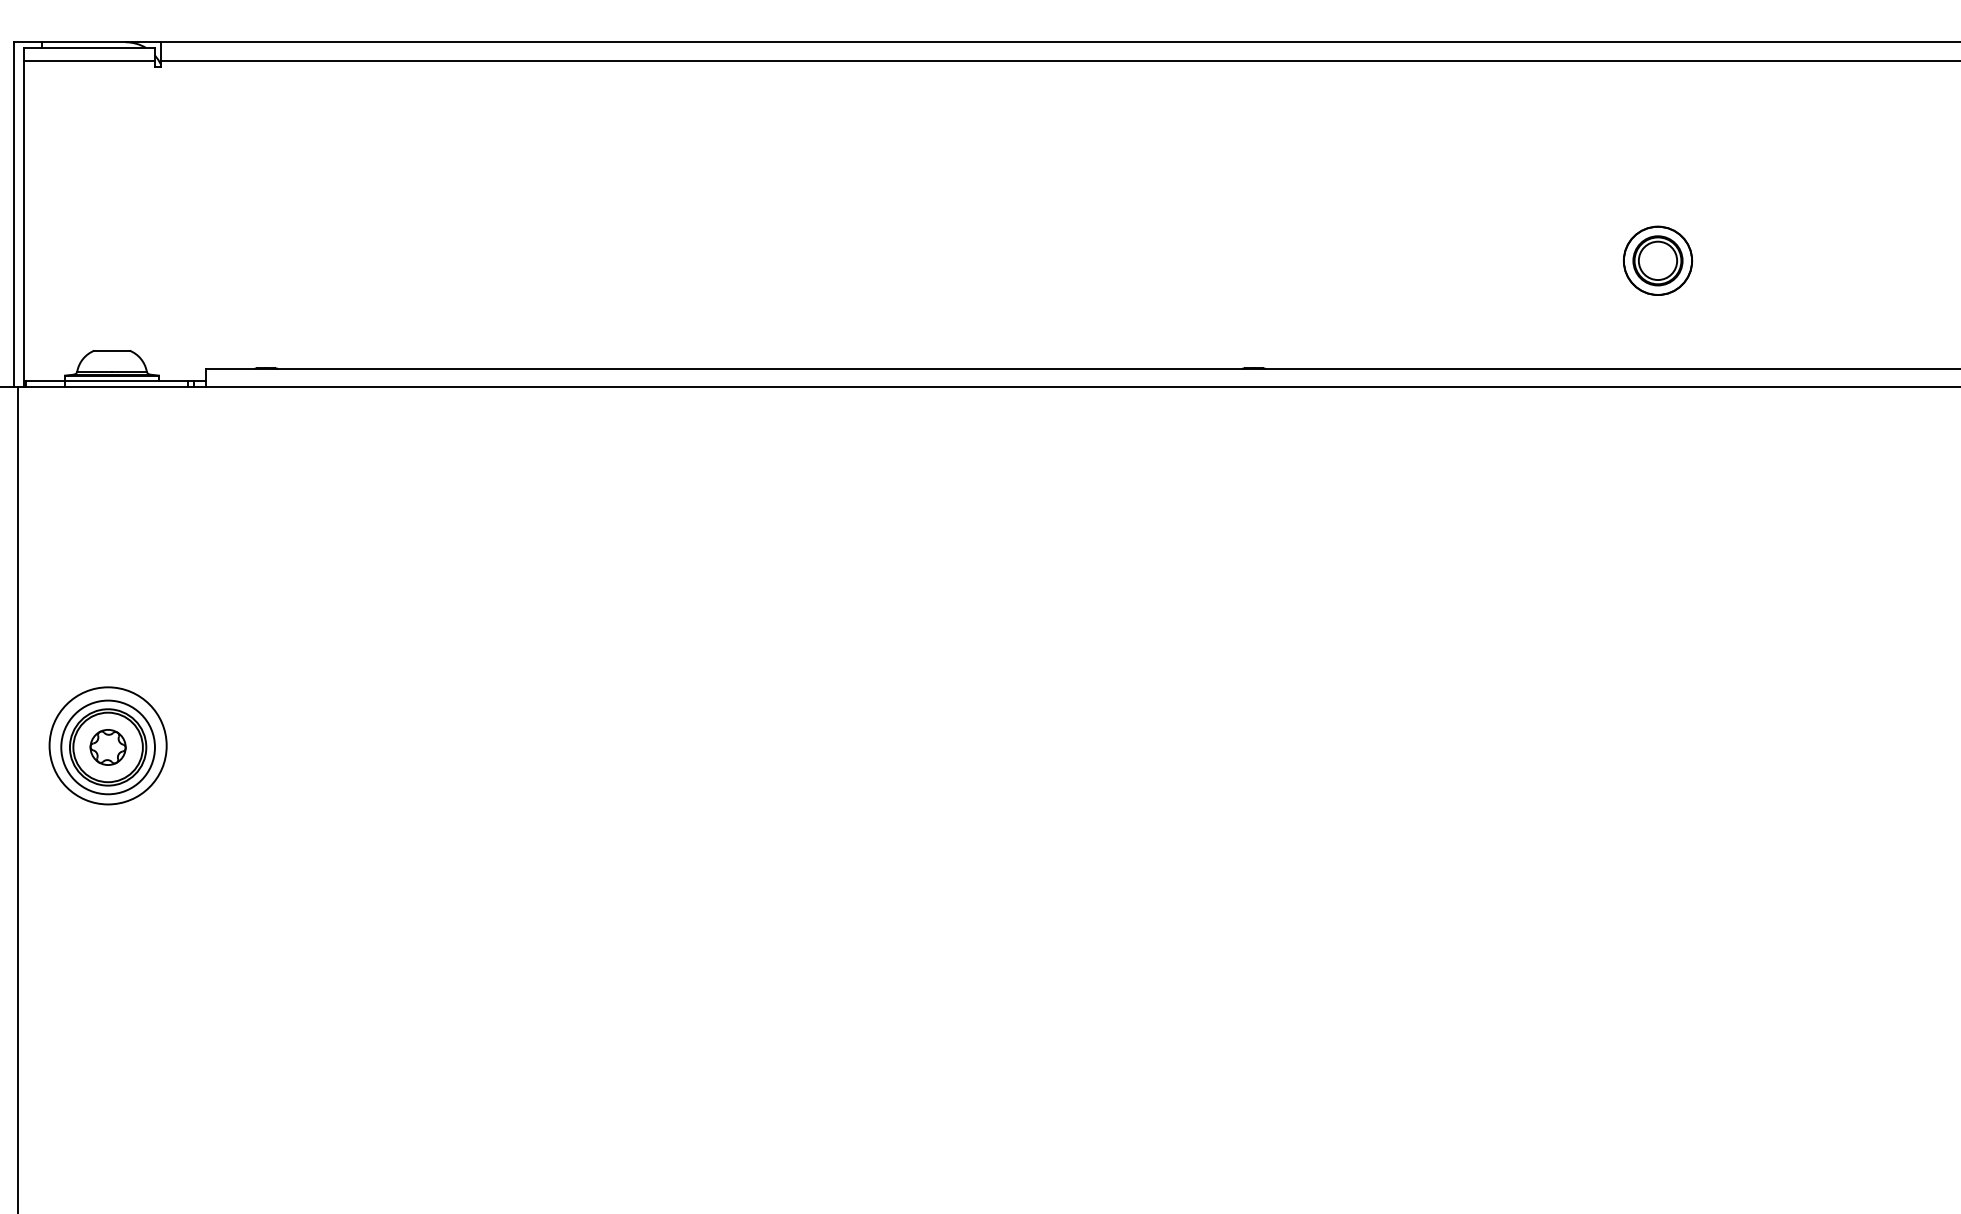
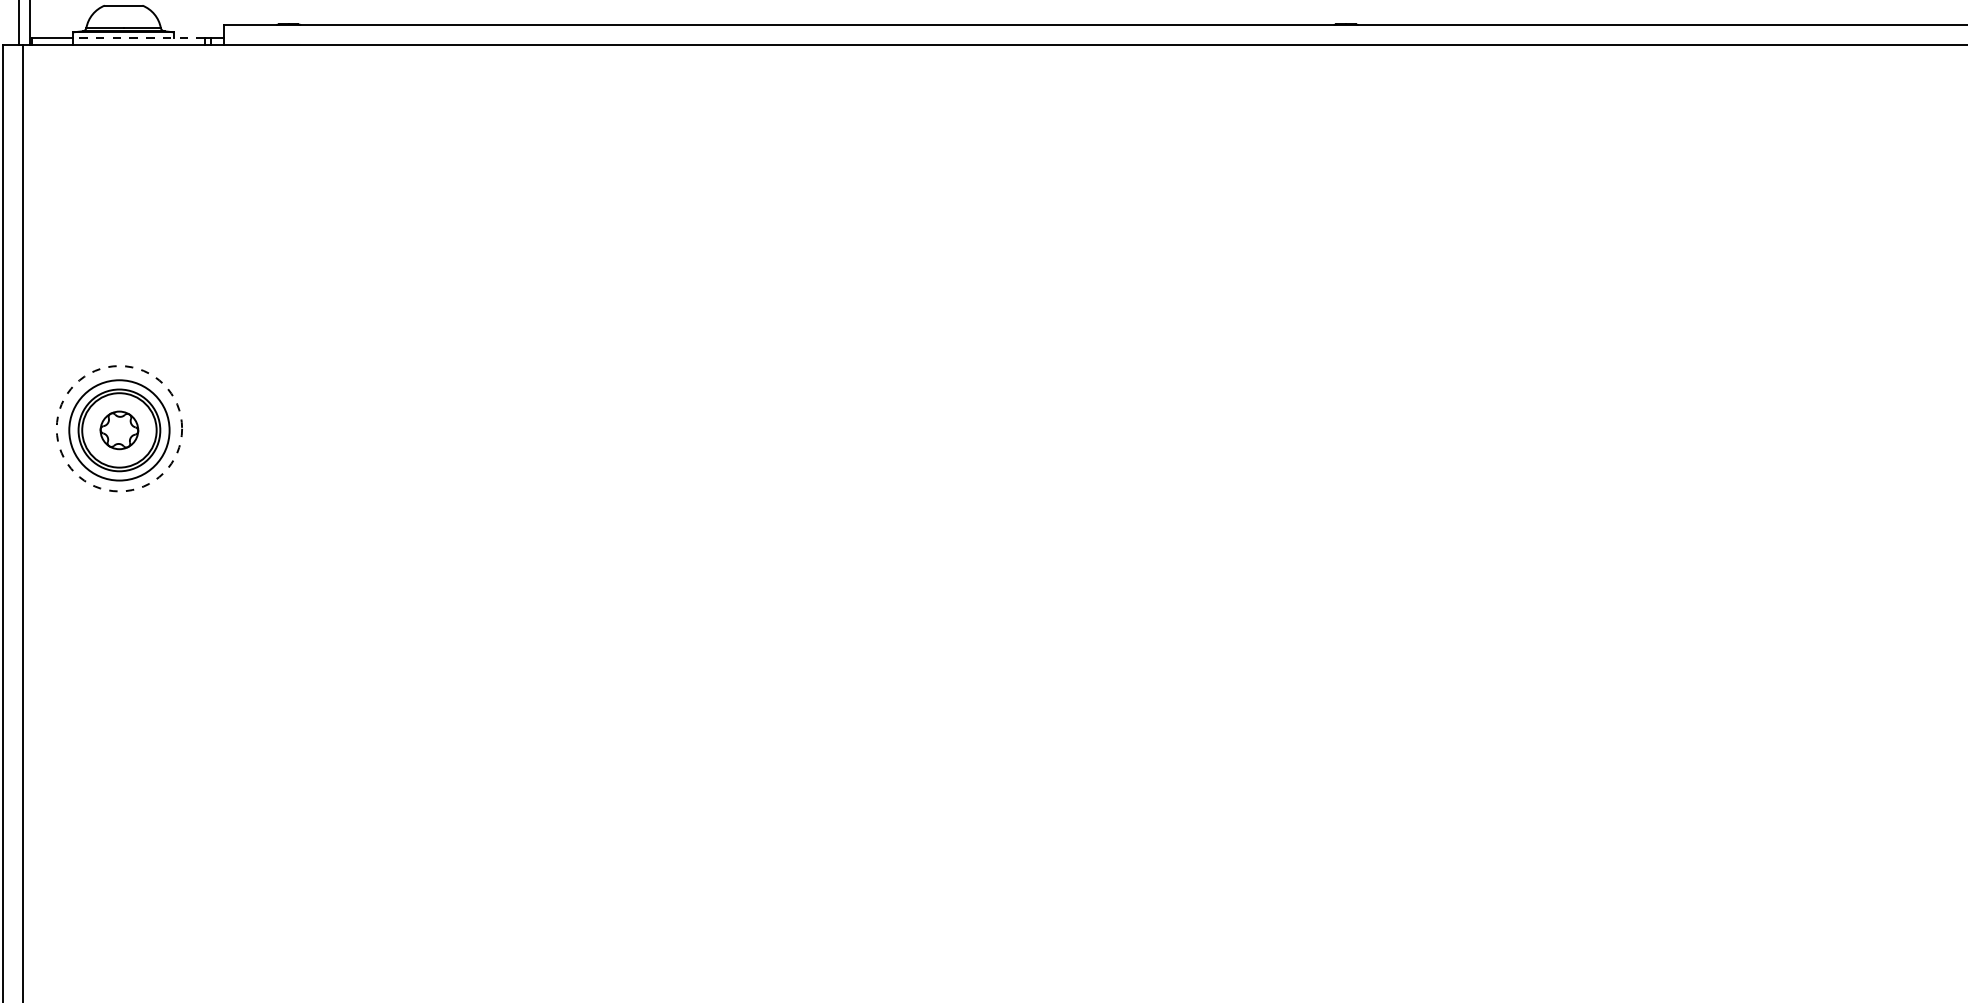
line: (125, 381) -> (138, 38), solid -> dashed
circle: (107, 745) -> (118, 428), solid -> dashed

